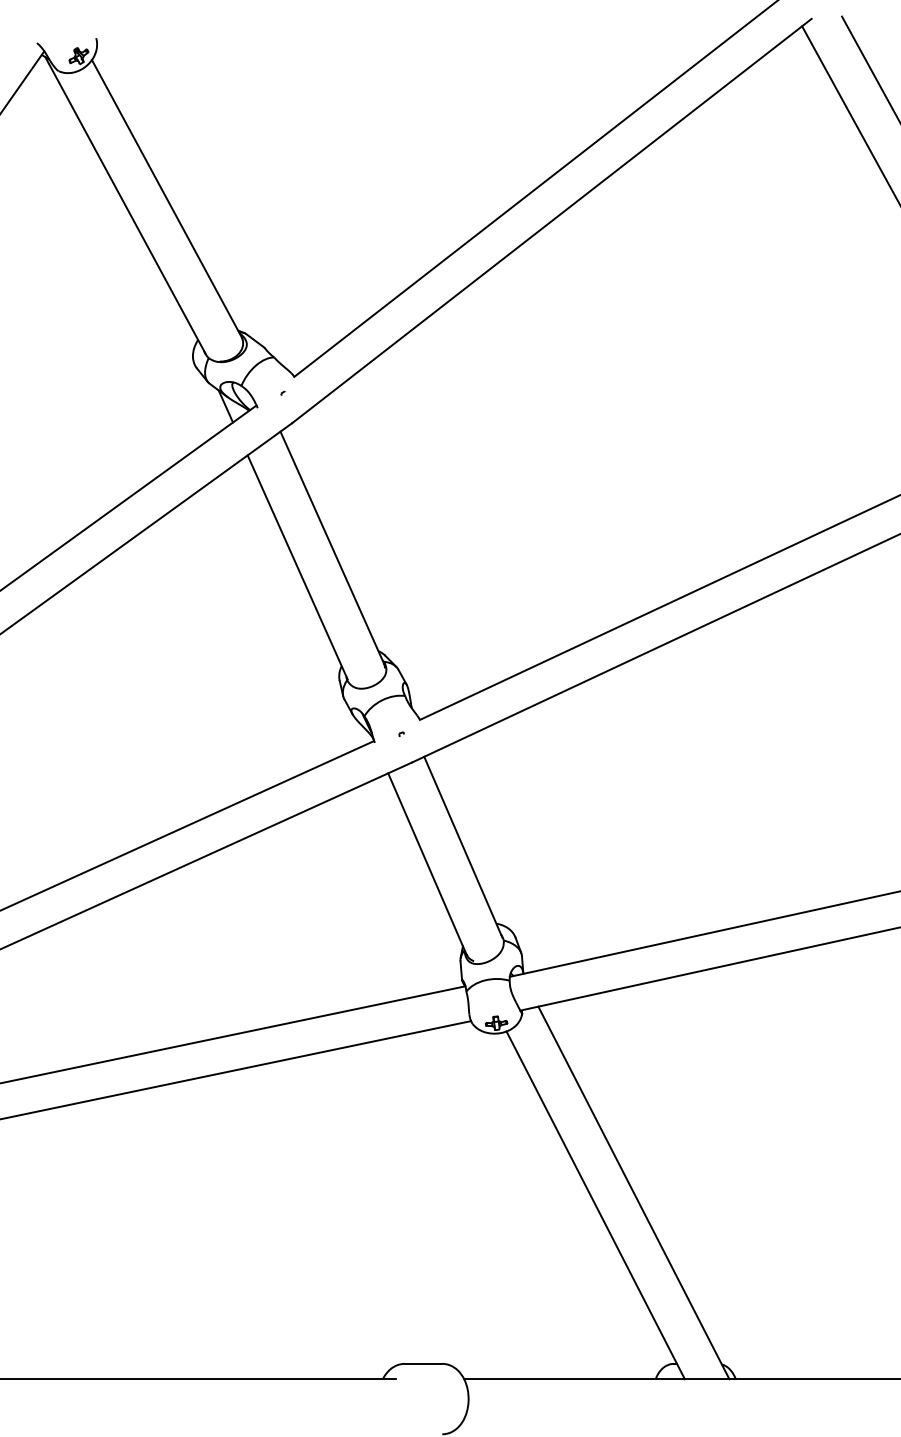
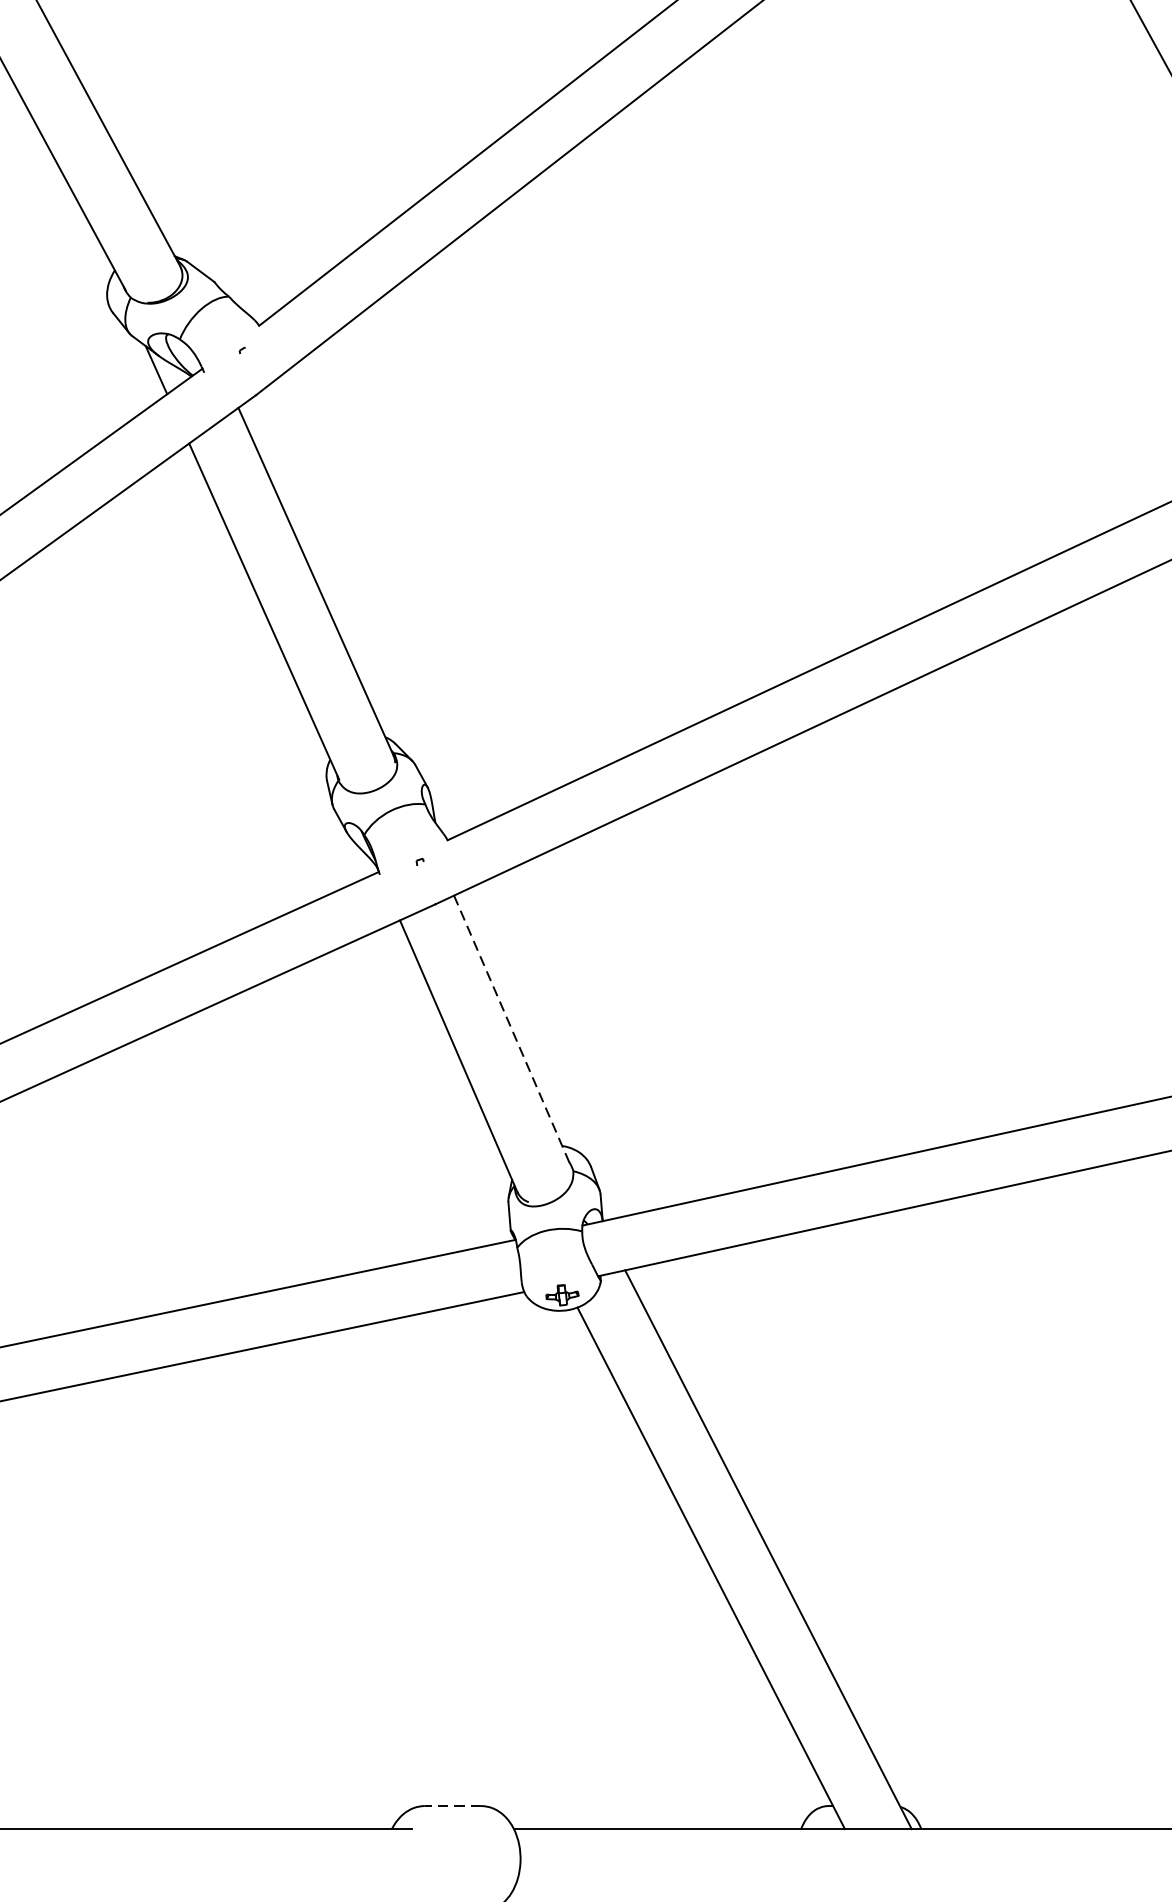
line: (463, 847) -> (512, 1031), solid -> dashed
line: (423, 1363) -> (452, 1805), solid -> dashed

